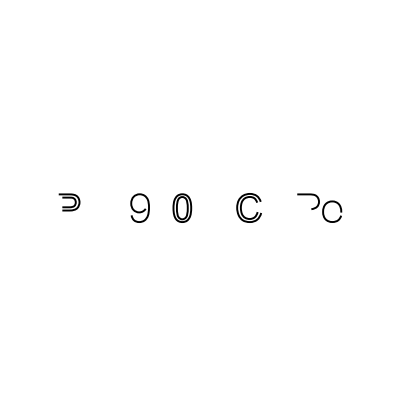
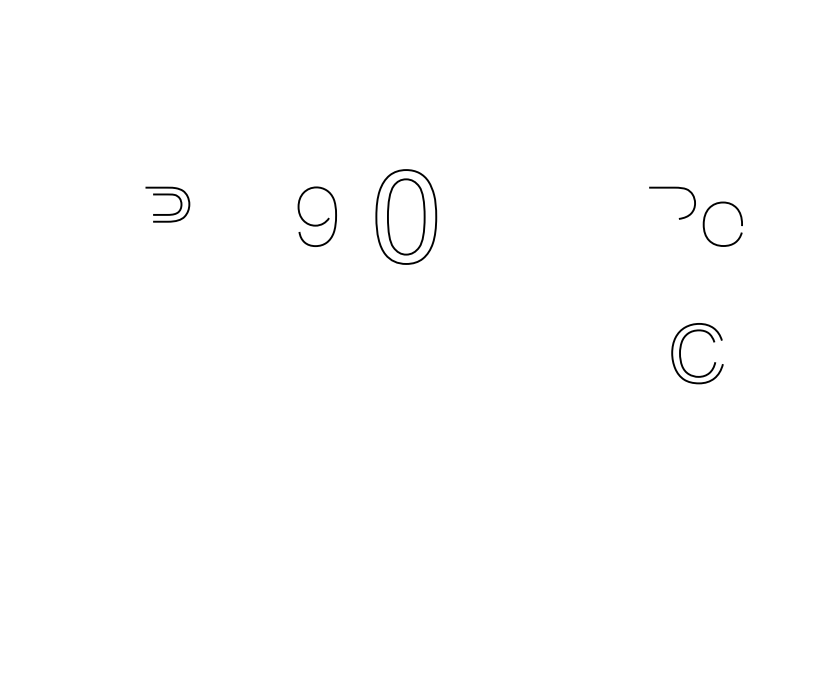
part: (242, 204) -> (683, 346), moved
part: (182, 207) -> (406, 215), size x1.6

